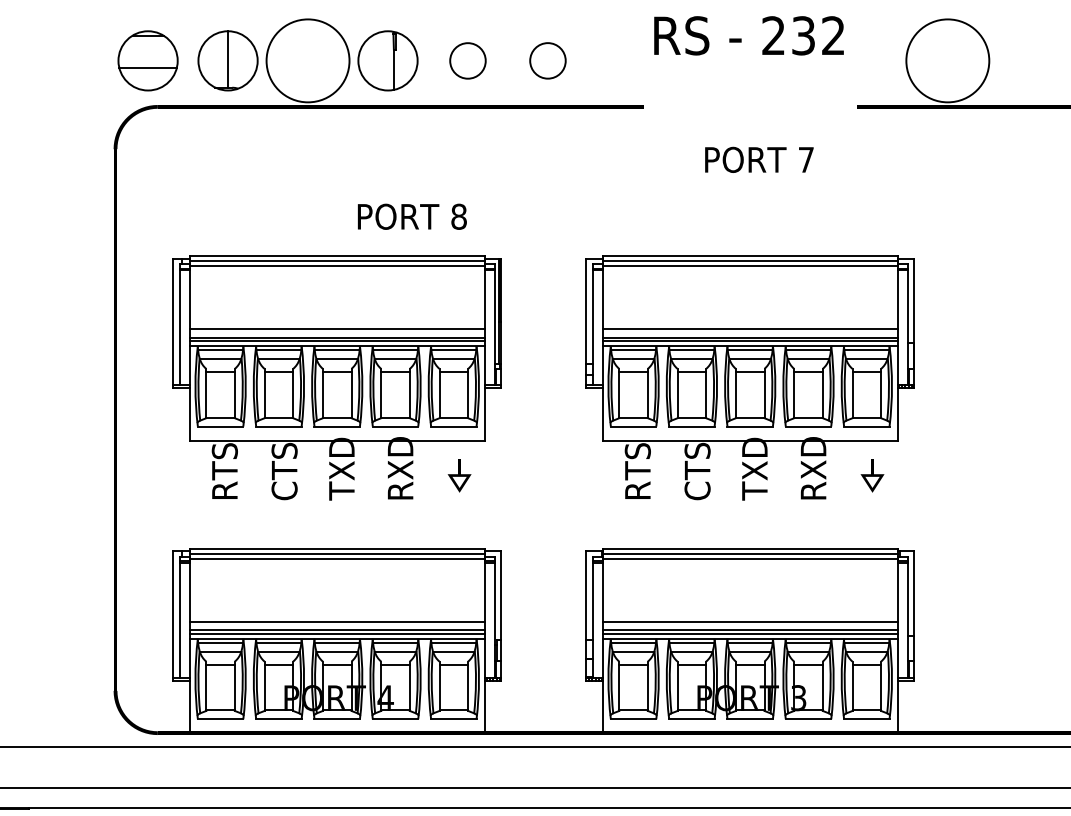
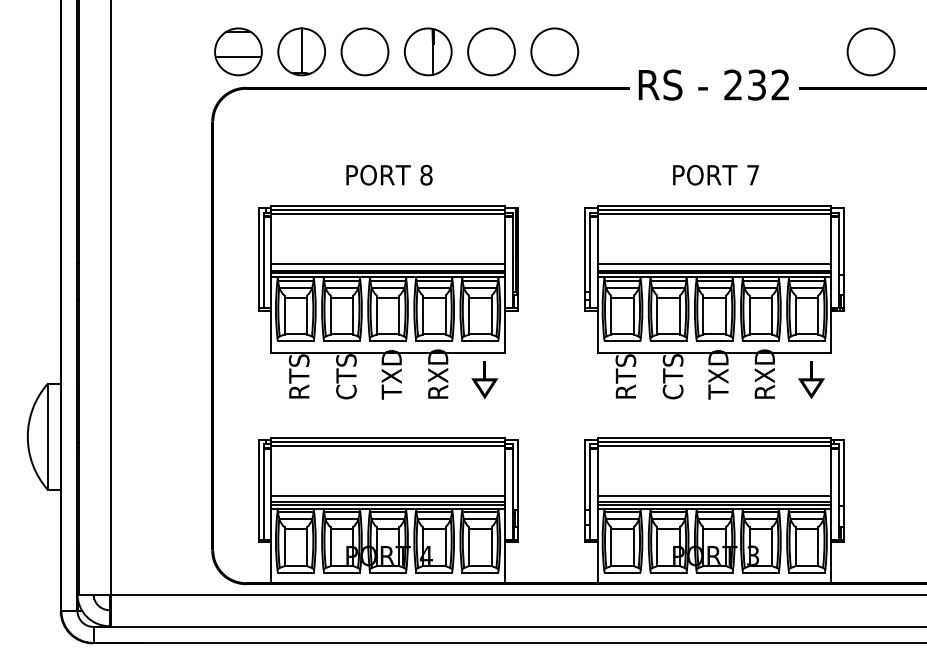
text: (748, 35) -> (713, 84), moved
circle: (307, 60) -> (364, 51), size x0.71
circle: (467, 60) -> (491, 51), size x1.67
circle: (547, 60) -> (554, 51), size x1.67
circle: (947, 60) -> (870, 51), size x0.71
text: (758, 158) -> (715, 174), moved
text: (412, 215) -> (389, 174), moved
part: (459, 475) -> (484, 379), size x1.43
part: (872, 475) -> (811, 379), size x1.43

